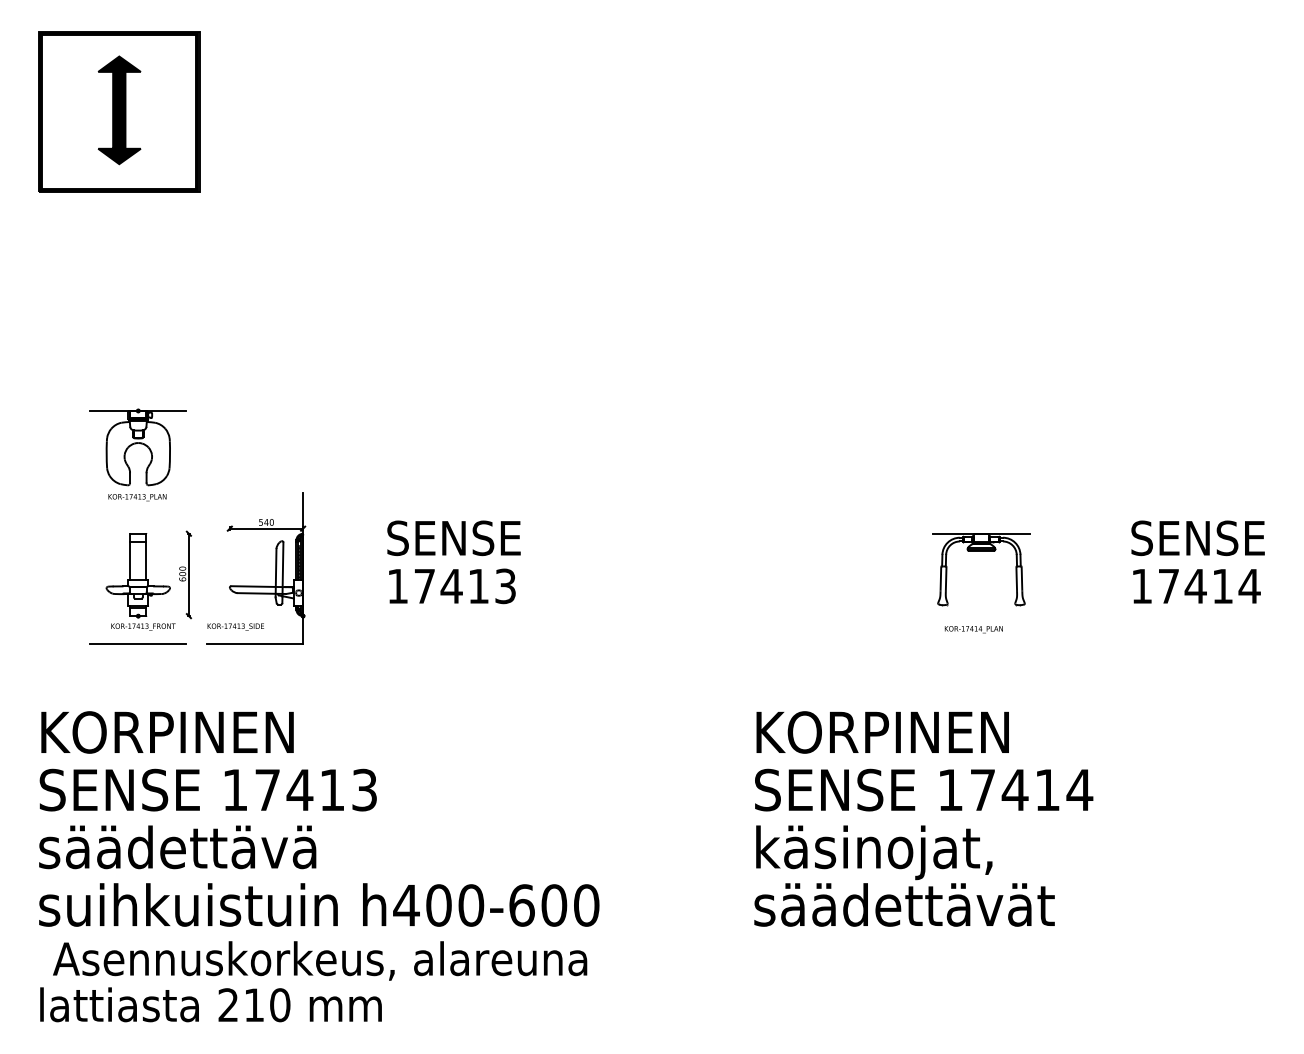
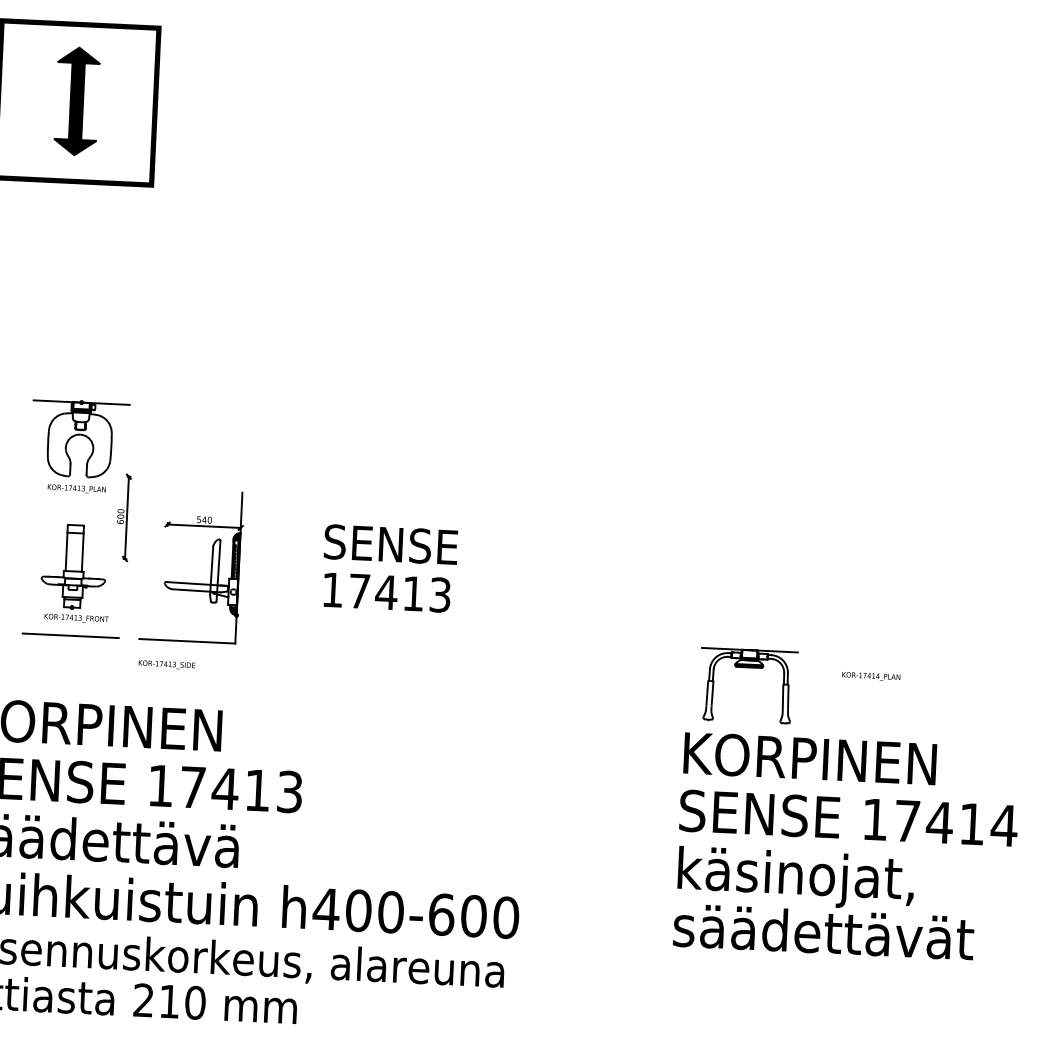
part: (981, 551) -> (749, 667), moved
part: (185, 574) -> (123, 517), moved
text: (235, 626) -> (166, 664), moved
text: (973, 629) -> (870, 676), moved

